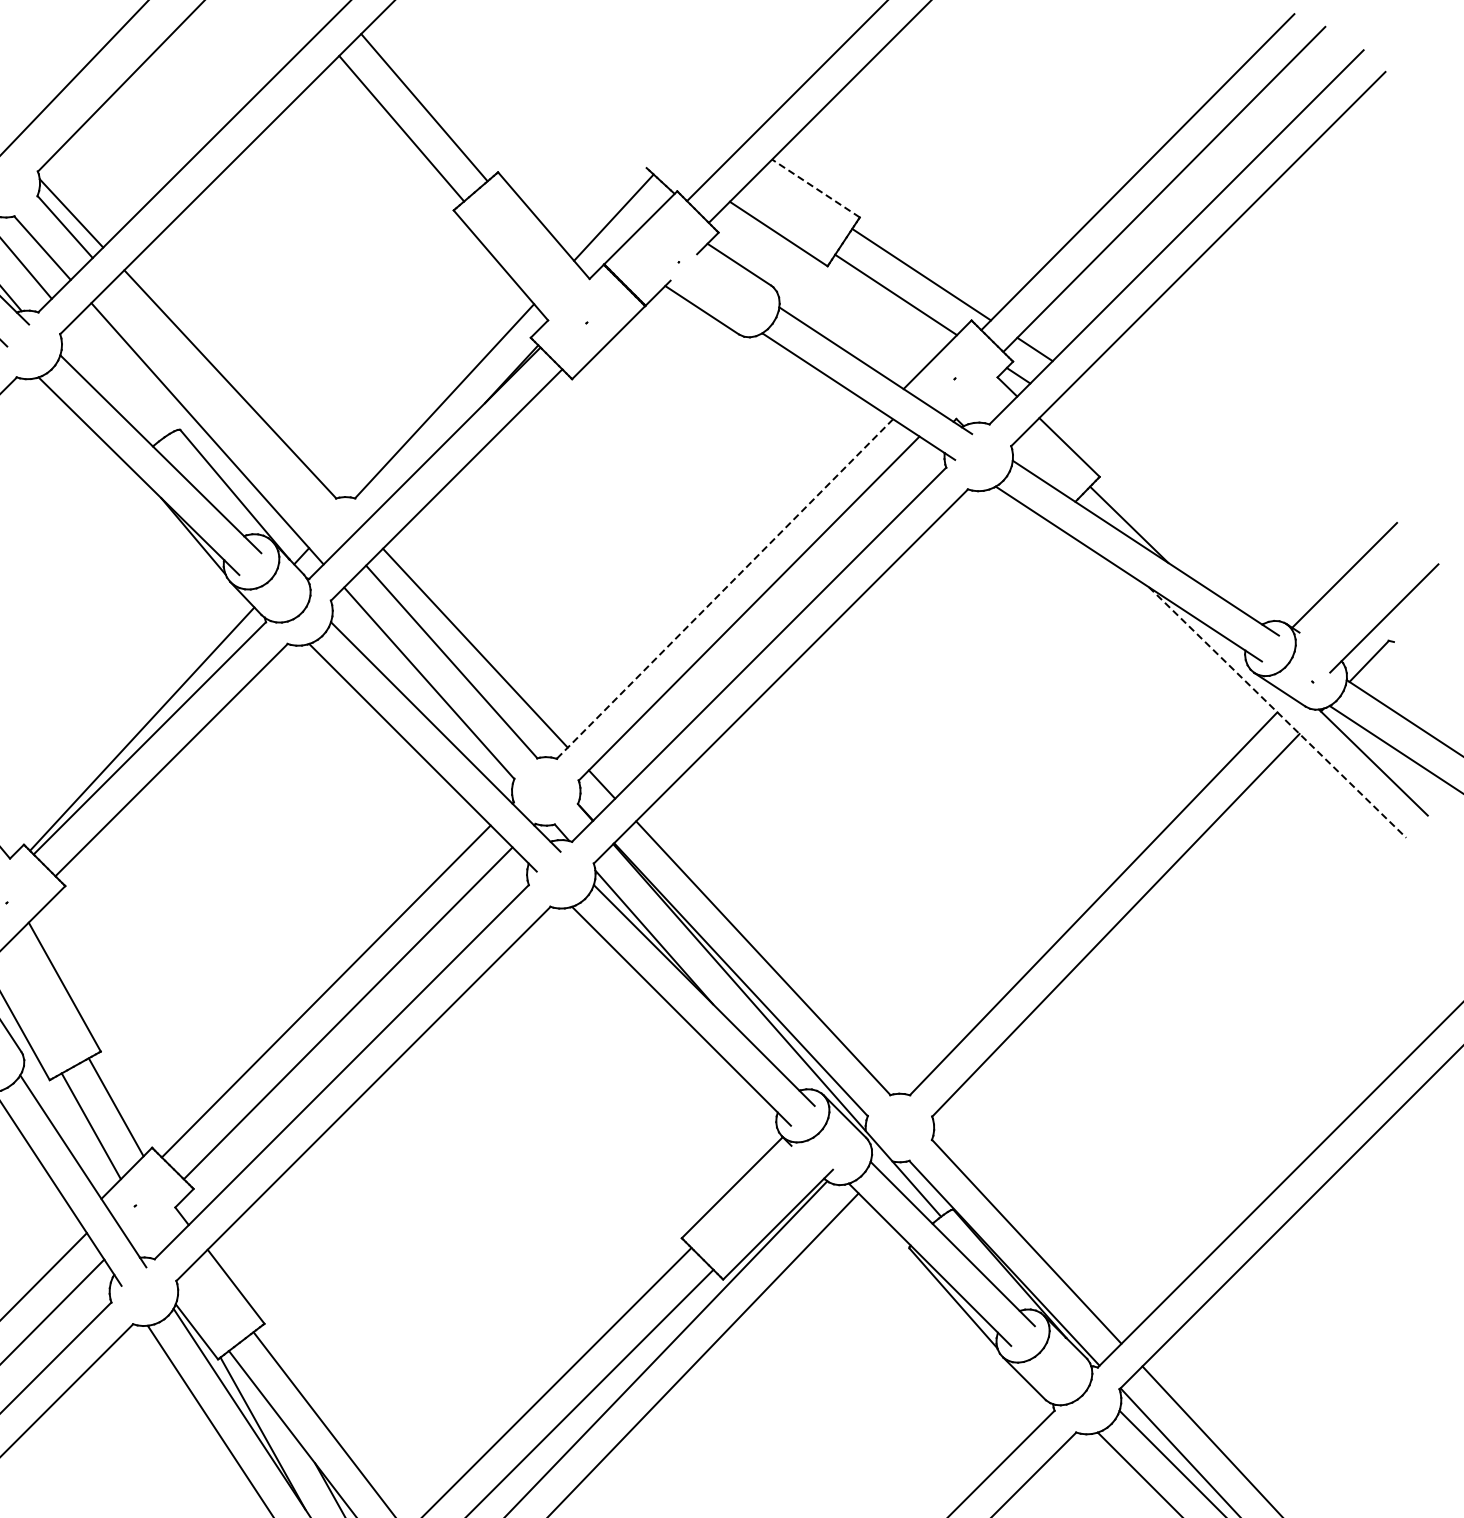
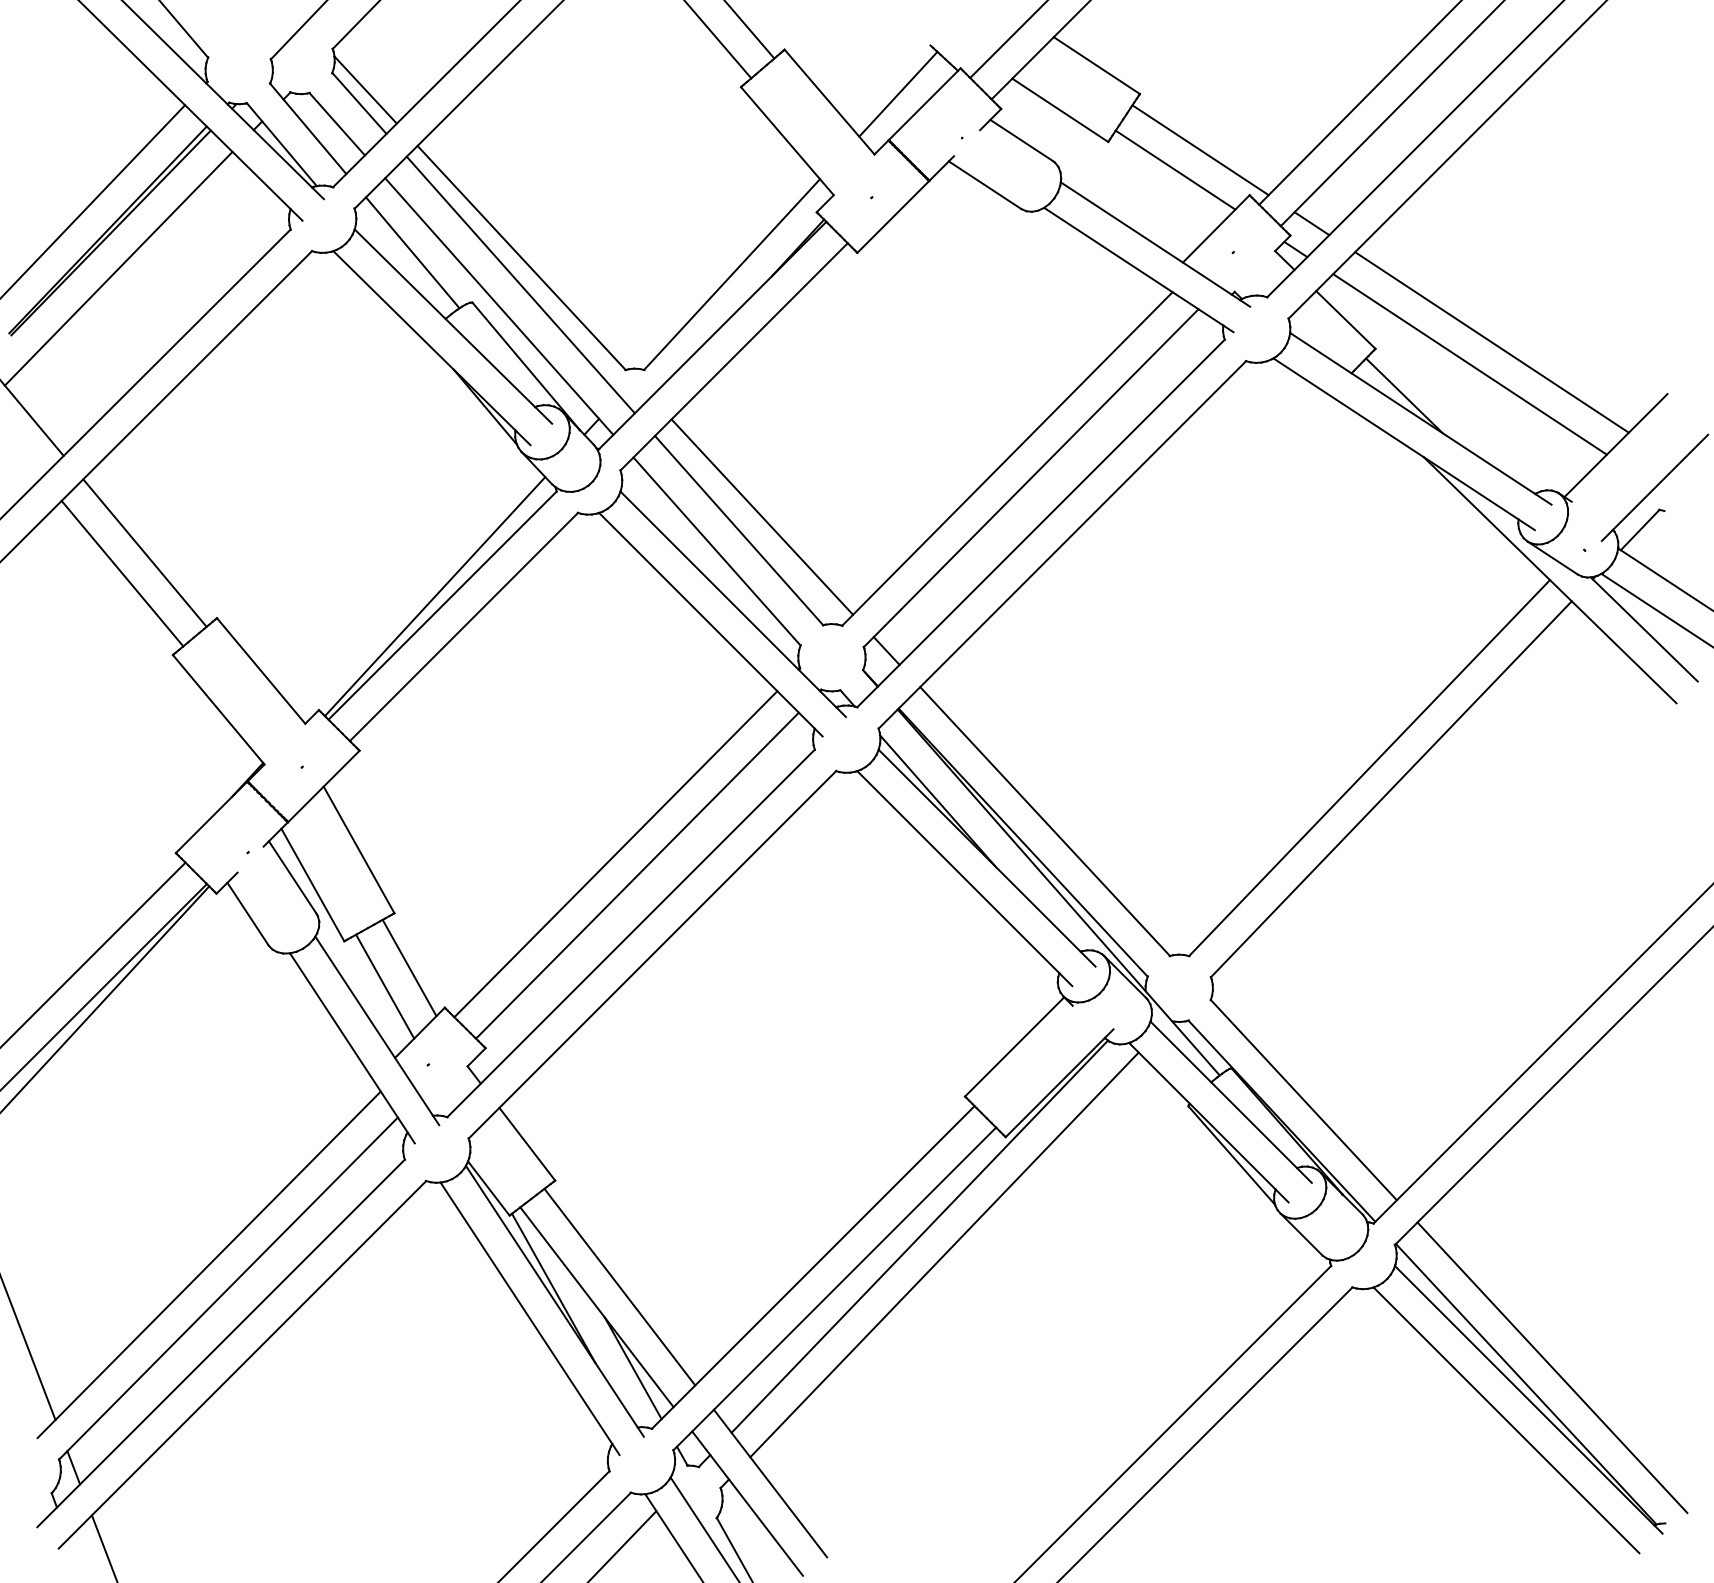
line: (815, 188) -> (1096, 65), dashed -> solid
line: (119, 378) -> (412, 252), added
line: (229, 411) -> (520, 284), added
line: (1217, 470) -> (1491, 342), added
line: (1195, 492) -> (1469, 364), added
line: (725, 588) -> (1007, 458), dashed -> solid
line: (1277, 712) -> (1550, 580), dashed -> solid

